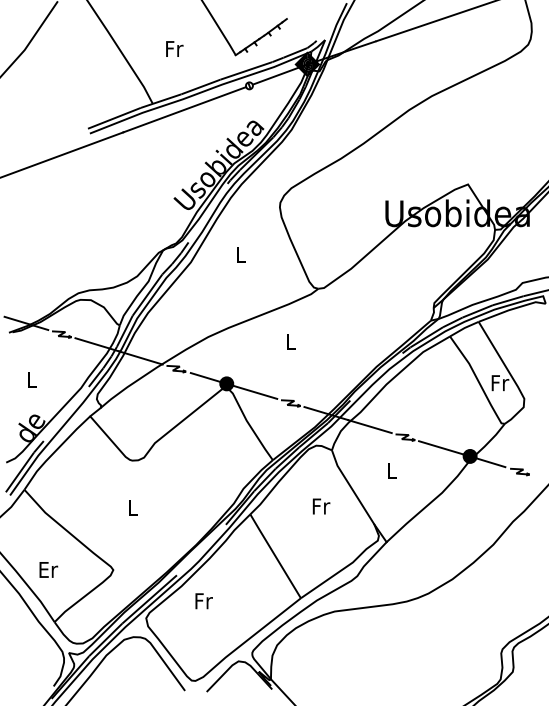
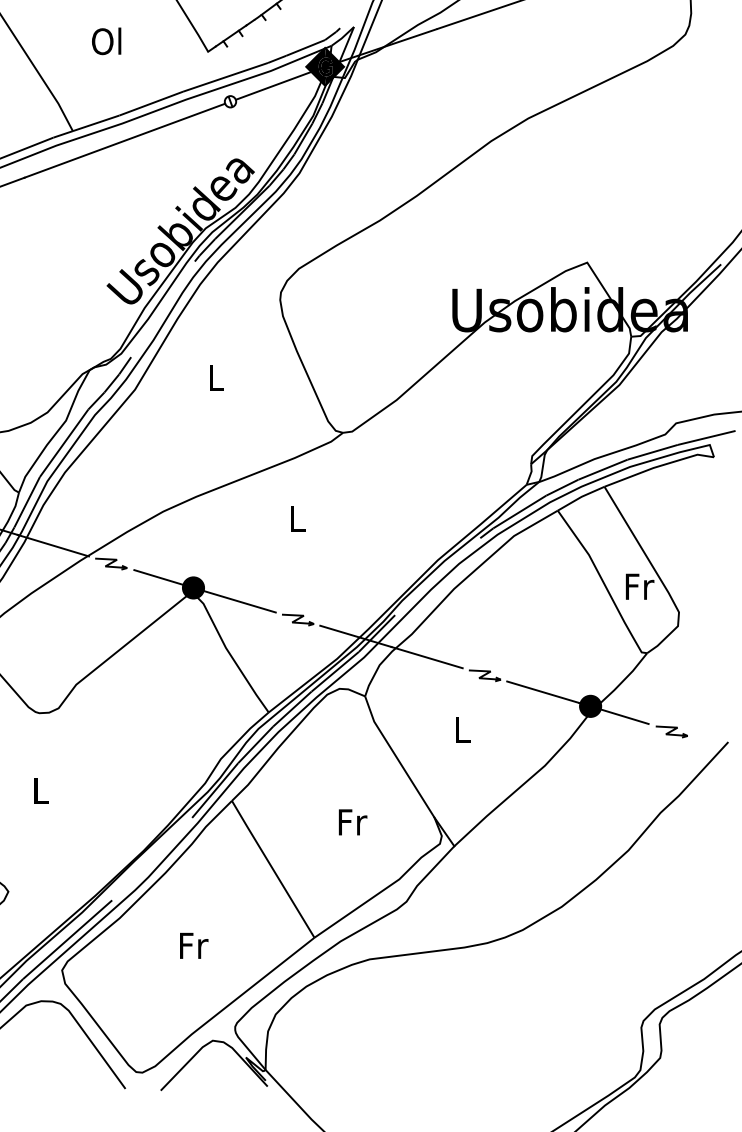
text: (173, 48) -> (106, 40), Fr -> Ol
text: (321, 506) -> (352, 822), moved
text: (203, 601) -> (193, 946), moved

